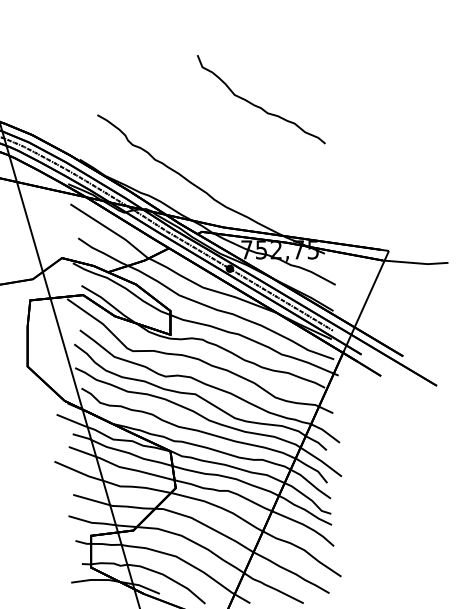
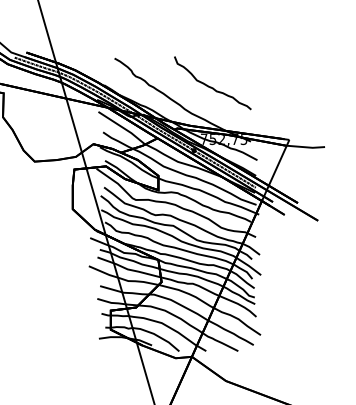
curve: (259, 105) -> (211, 86), moved

